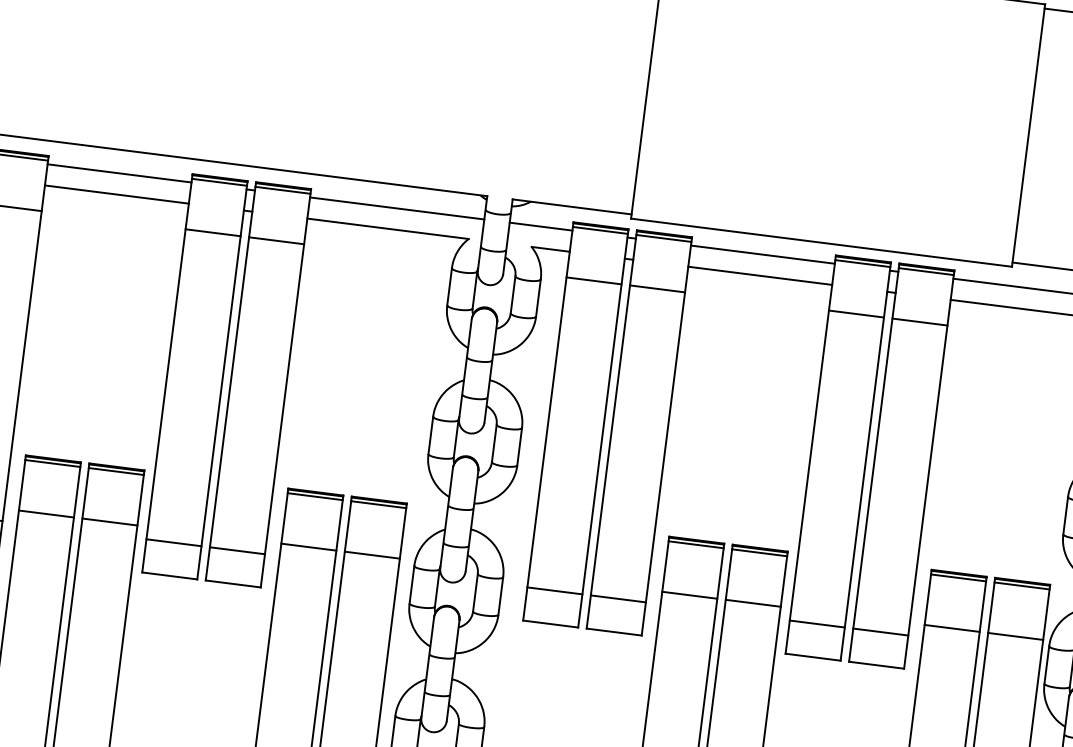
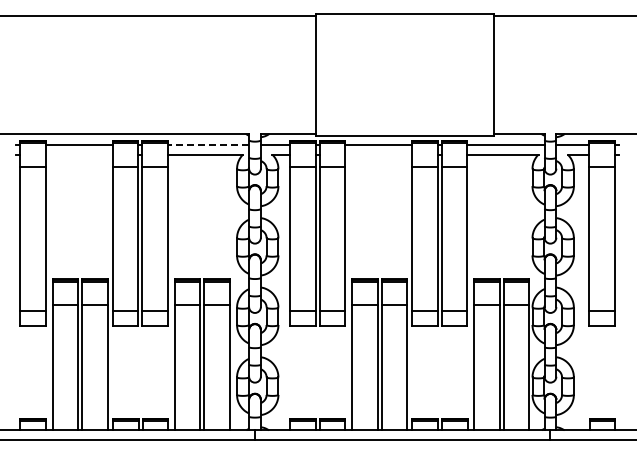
line: (115, 194) -> (78, 154), removed
line: (397, 207) -> (208, 144), solid -> dashed
line: (759, 275) -> (378, 154), removed

